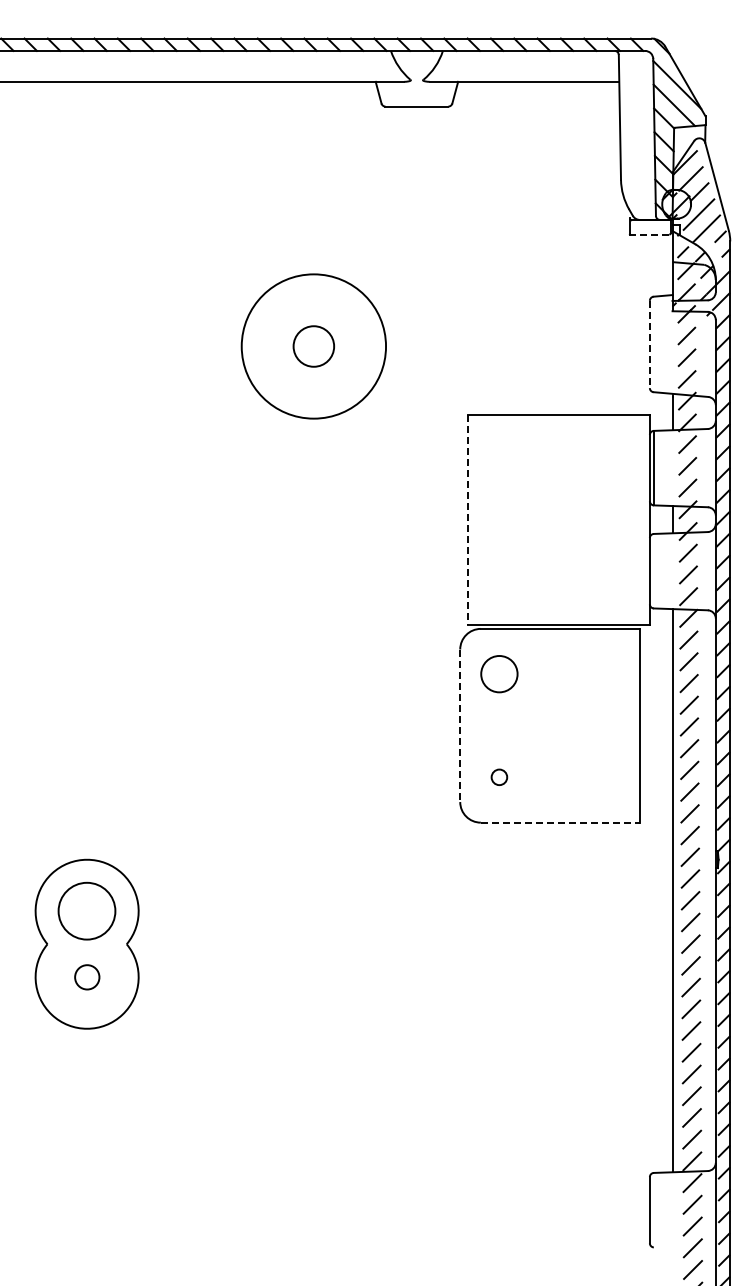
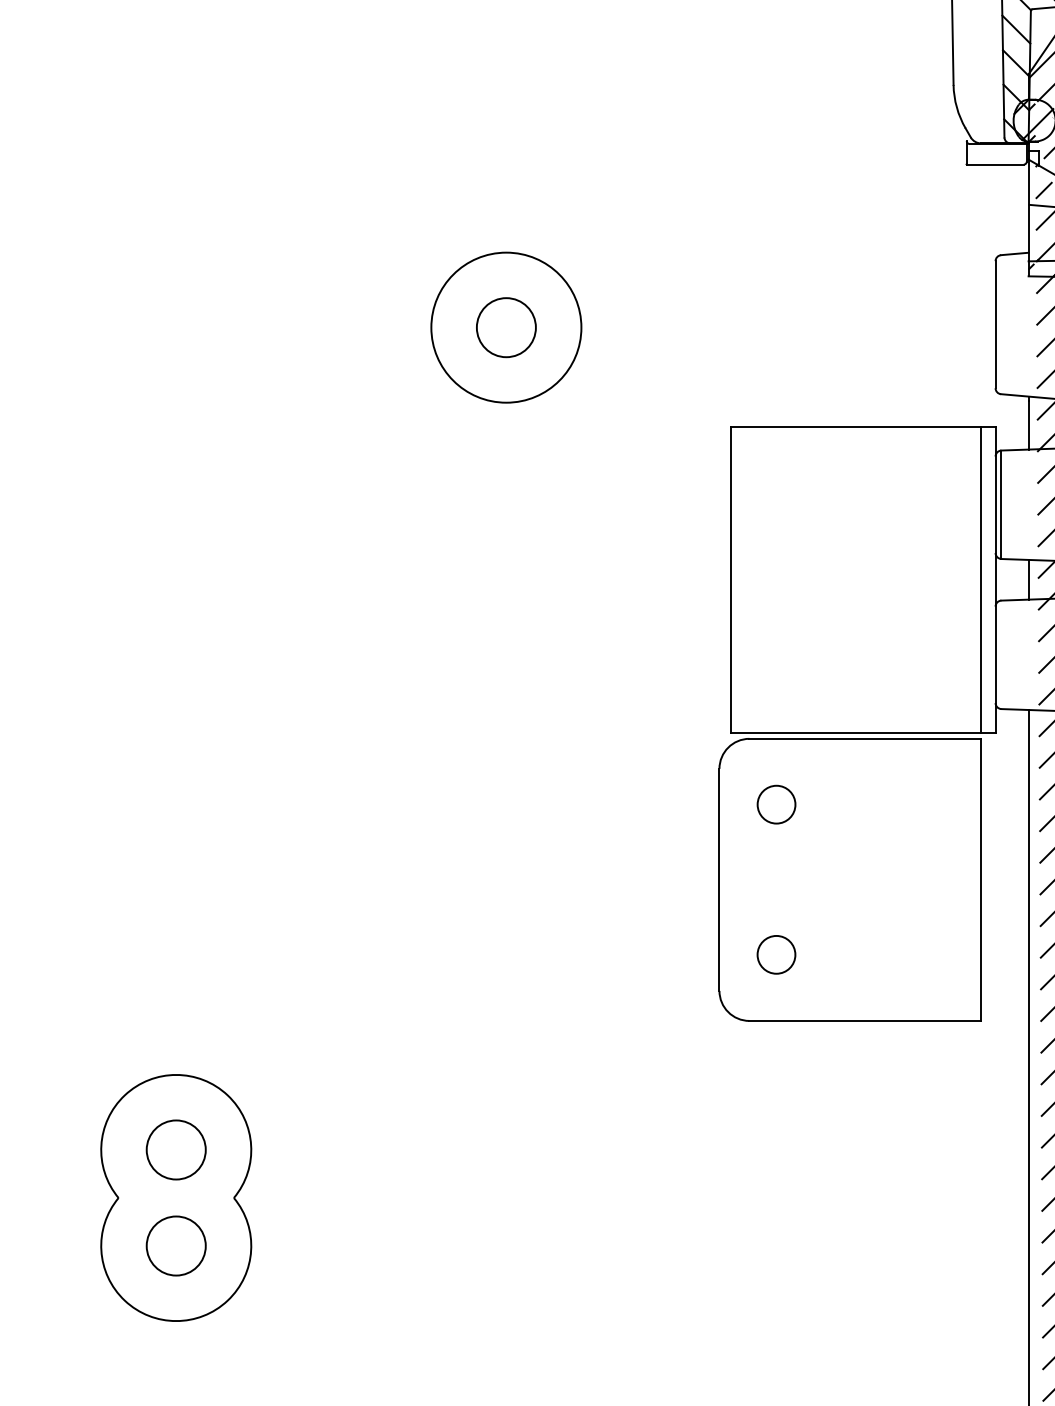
line: (649, 234) -> (995, 164), dashed -> solid
line: (649, 344) -> (995, 324), dashed -> solid
circle: (313, 346) -> (505, 327), size x0.71
line: (639, 519) -> (980, 579), added
line: (468, 520) -> (731, 581), dashed -> solid
circle: (499, 673) -> (776, 803), size x0.71
line: (460, 726) -> (719, 880), dashed -> solid
circle: (499, 777) -> (776, 955), size x1.67
line: (560, 822) -> (865, 1020), dashed -> solid
circle: (87, 911) -> (176, 1150), size x0.71
circle: (87, 977) -> (176, 1246), size x1.67

